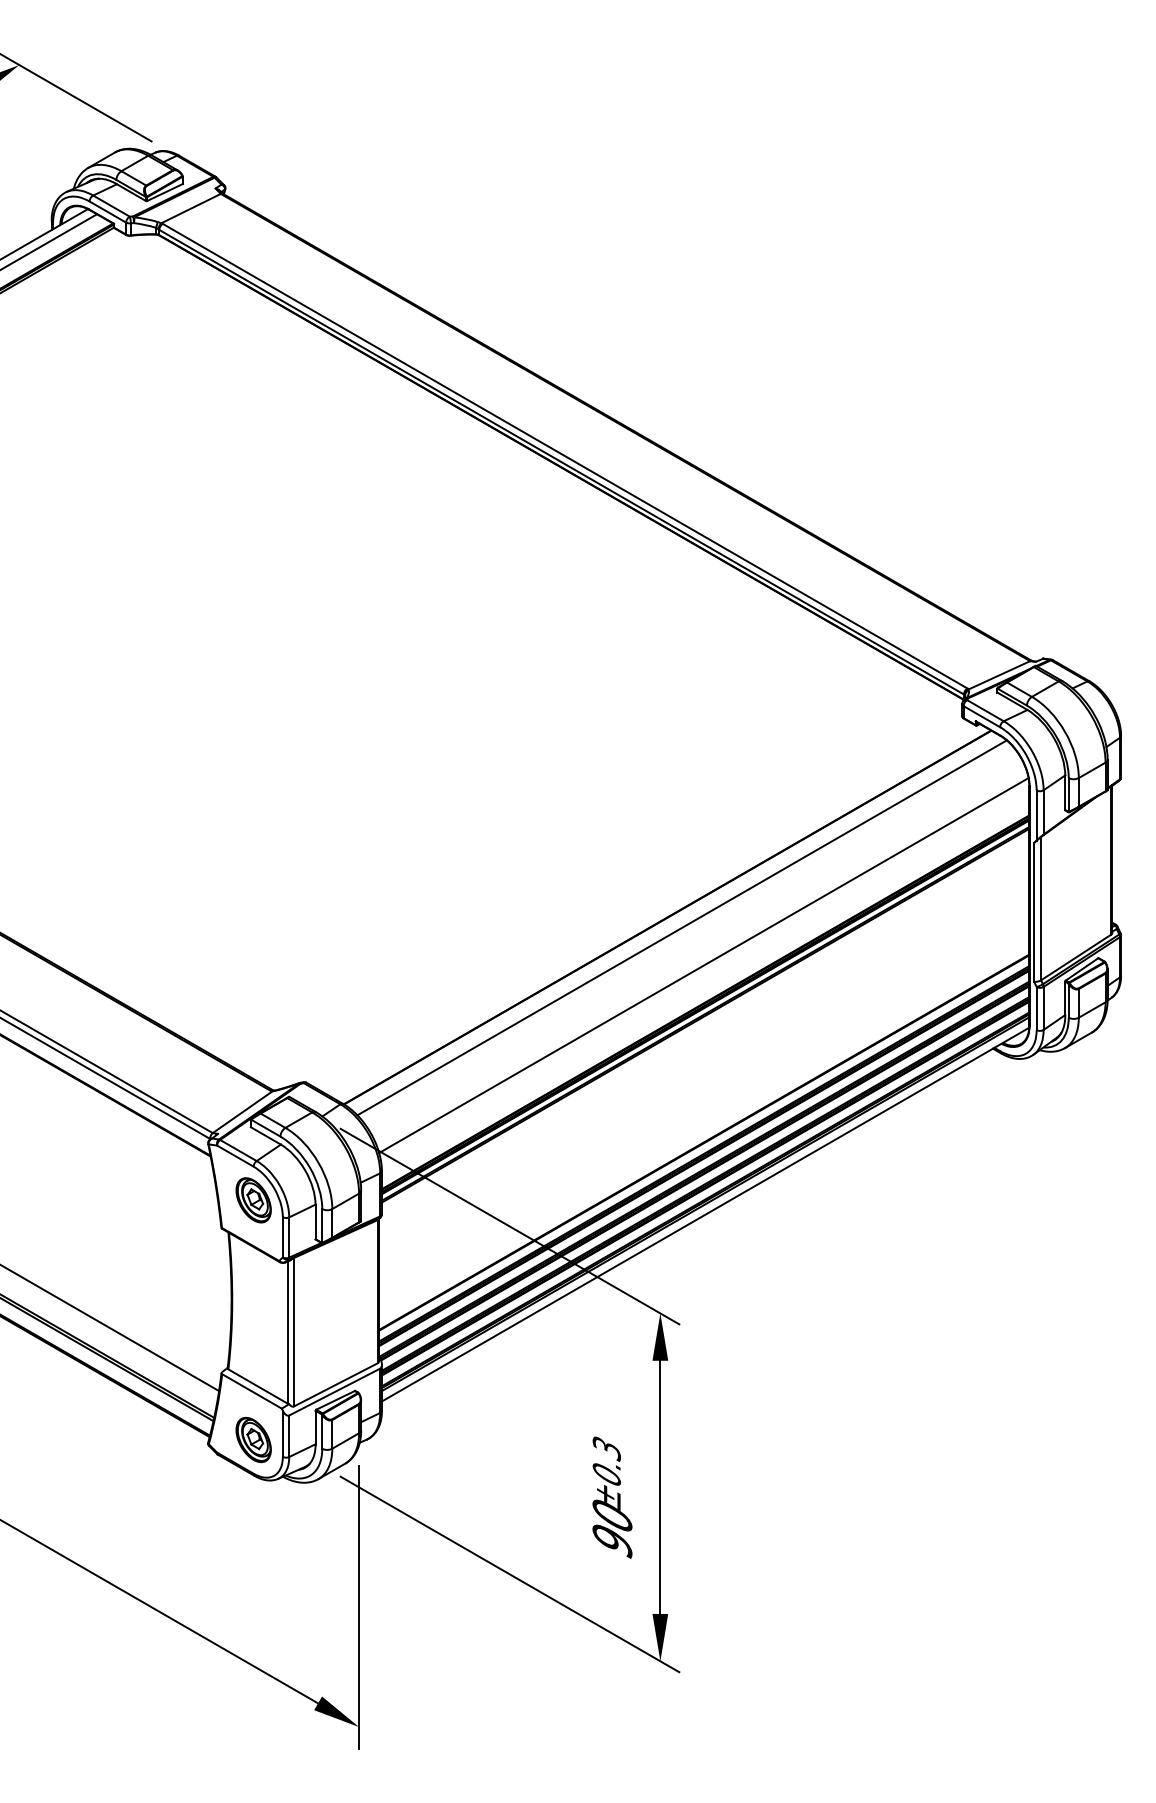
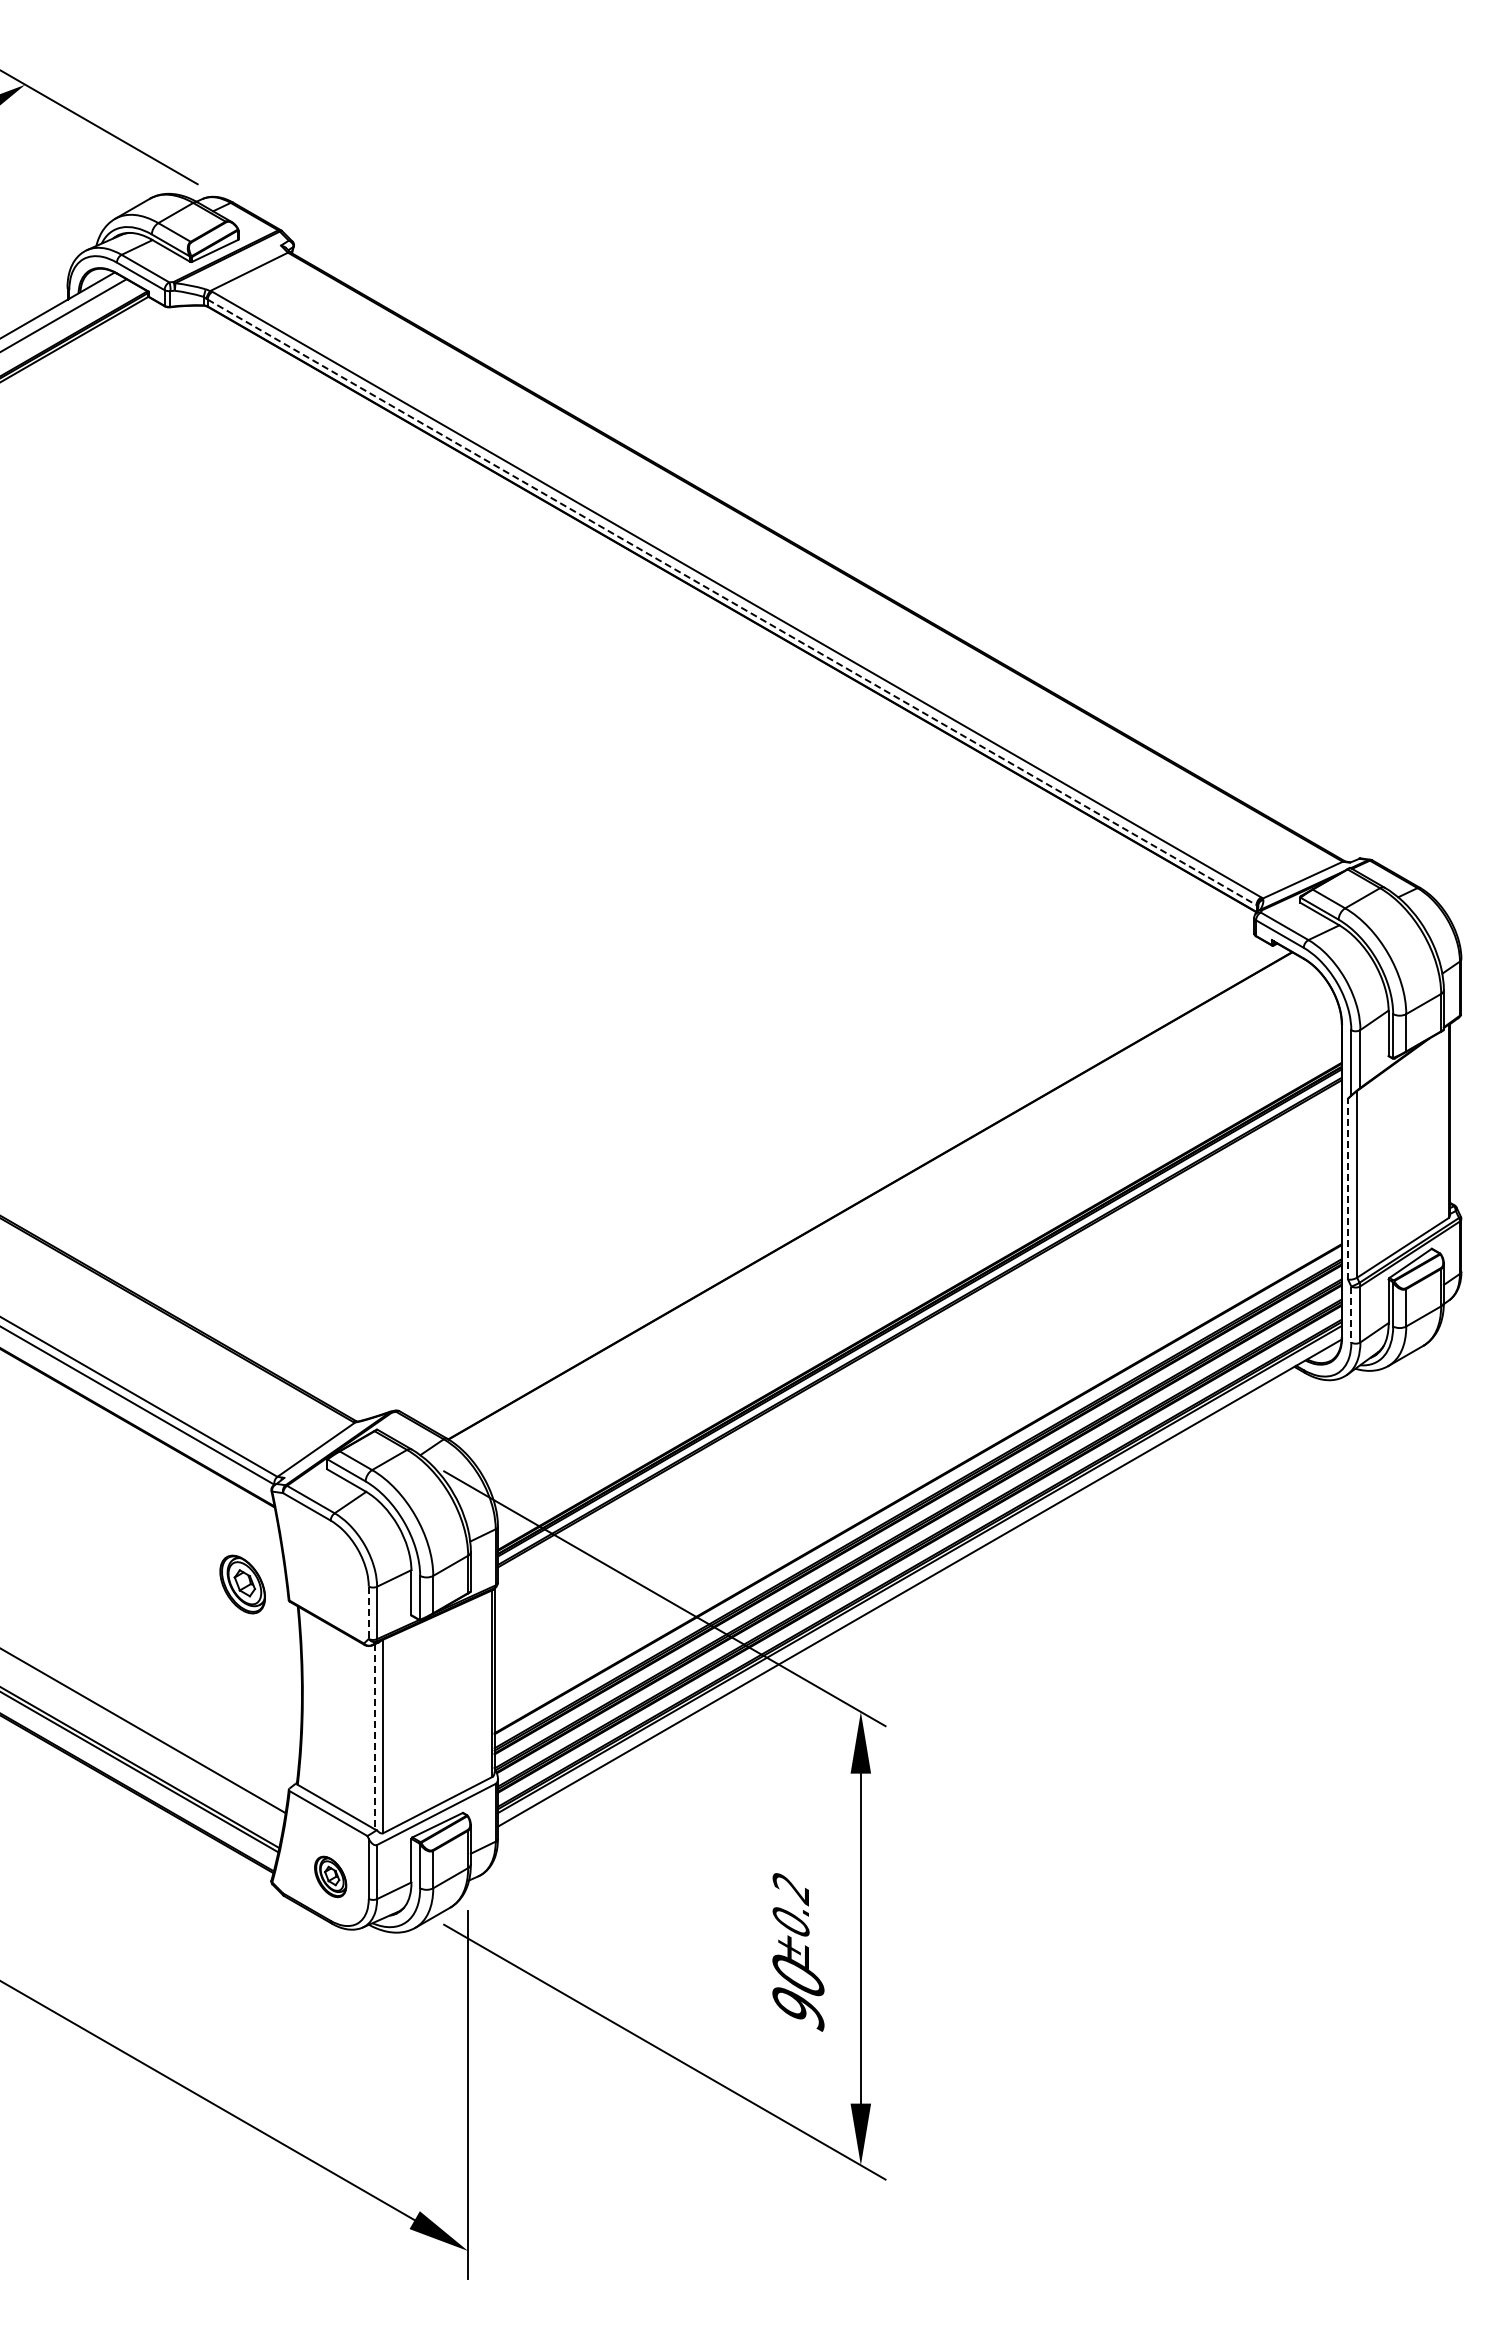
line: (561, 462) -> (732, 602), solid -> dashed
line: (1034, 911) -> (1348, 1188), solid -> dashed
line: (682, 927) -> (889, 1209), removed
line: (703, 965) -> (917, 1258), removed
line: (1036, 1009) -> (1351, 1315), solid -> dashed
part: (253, 1200) -> (242, 1584), moved
line: (282, 1237) -> (368, 1613), solid -> dashed
line: (287, 1332) -> (375, 1736), solid -> dashed
part: (253, 1439) -> (330, 1876), size x0.7
text: (607, 1449) -> (791, 1889), ±0.3 -> ±0.2

